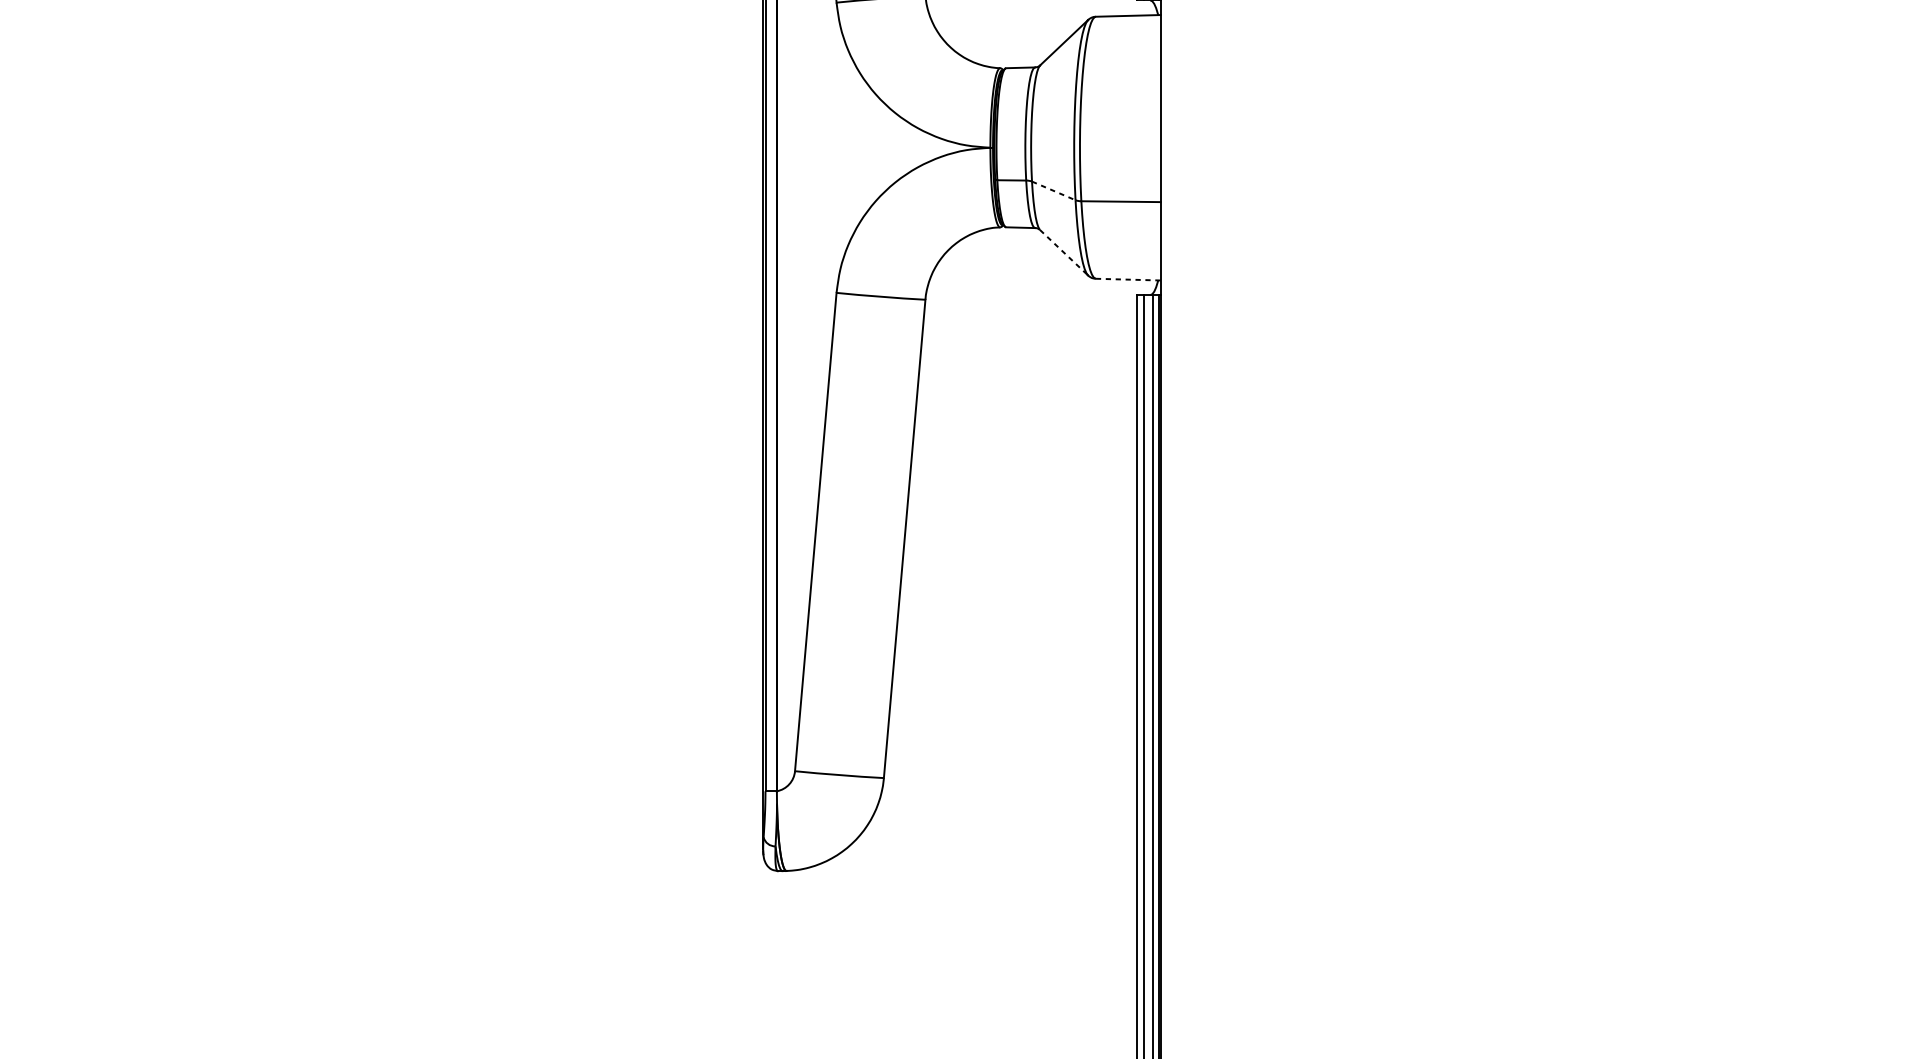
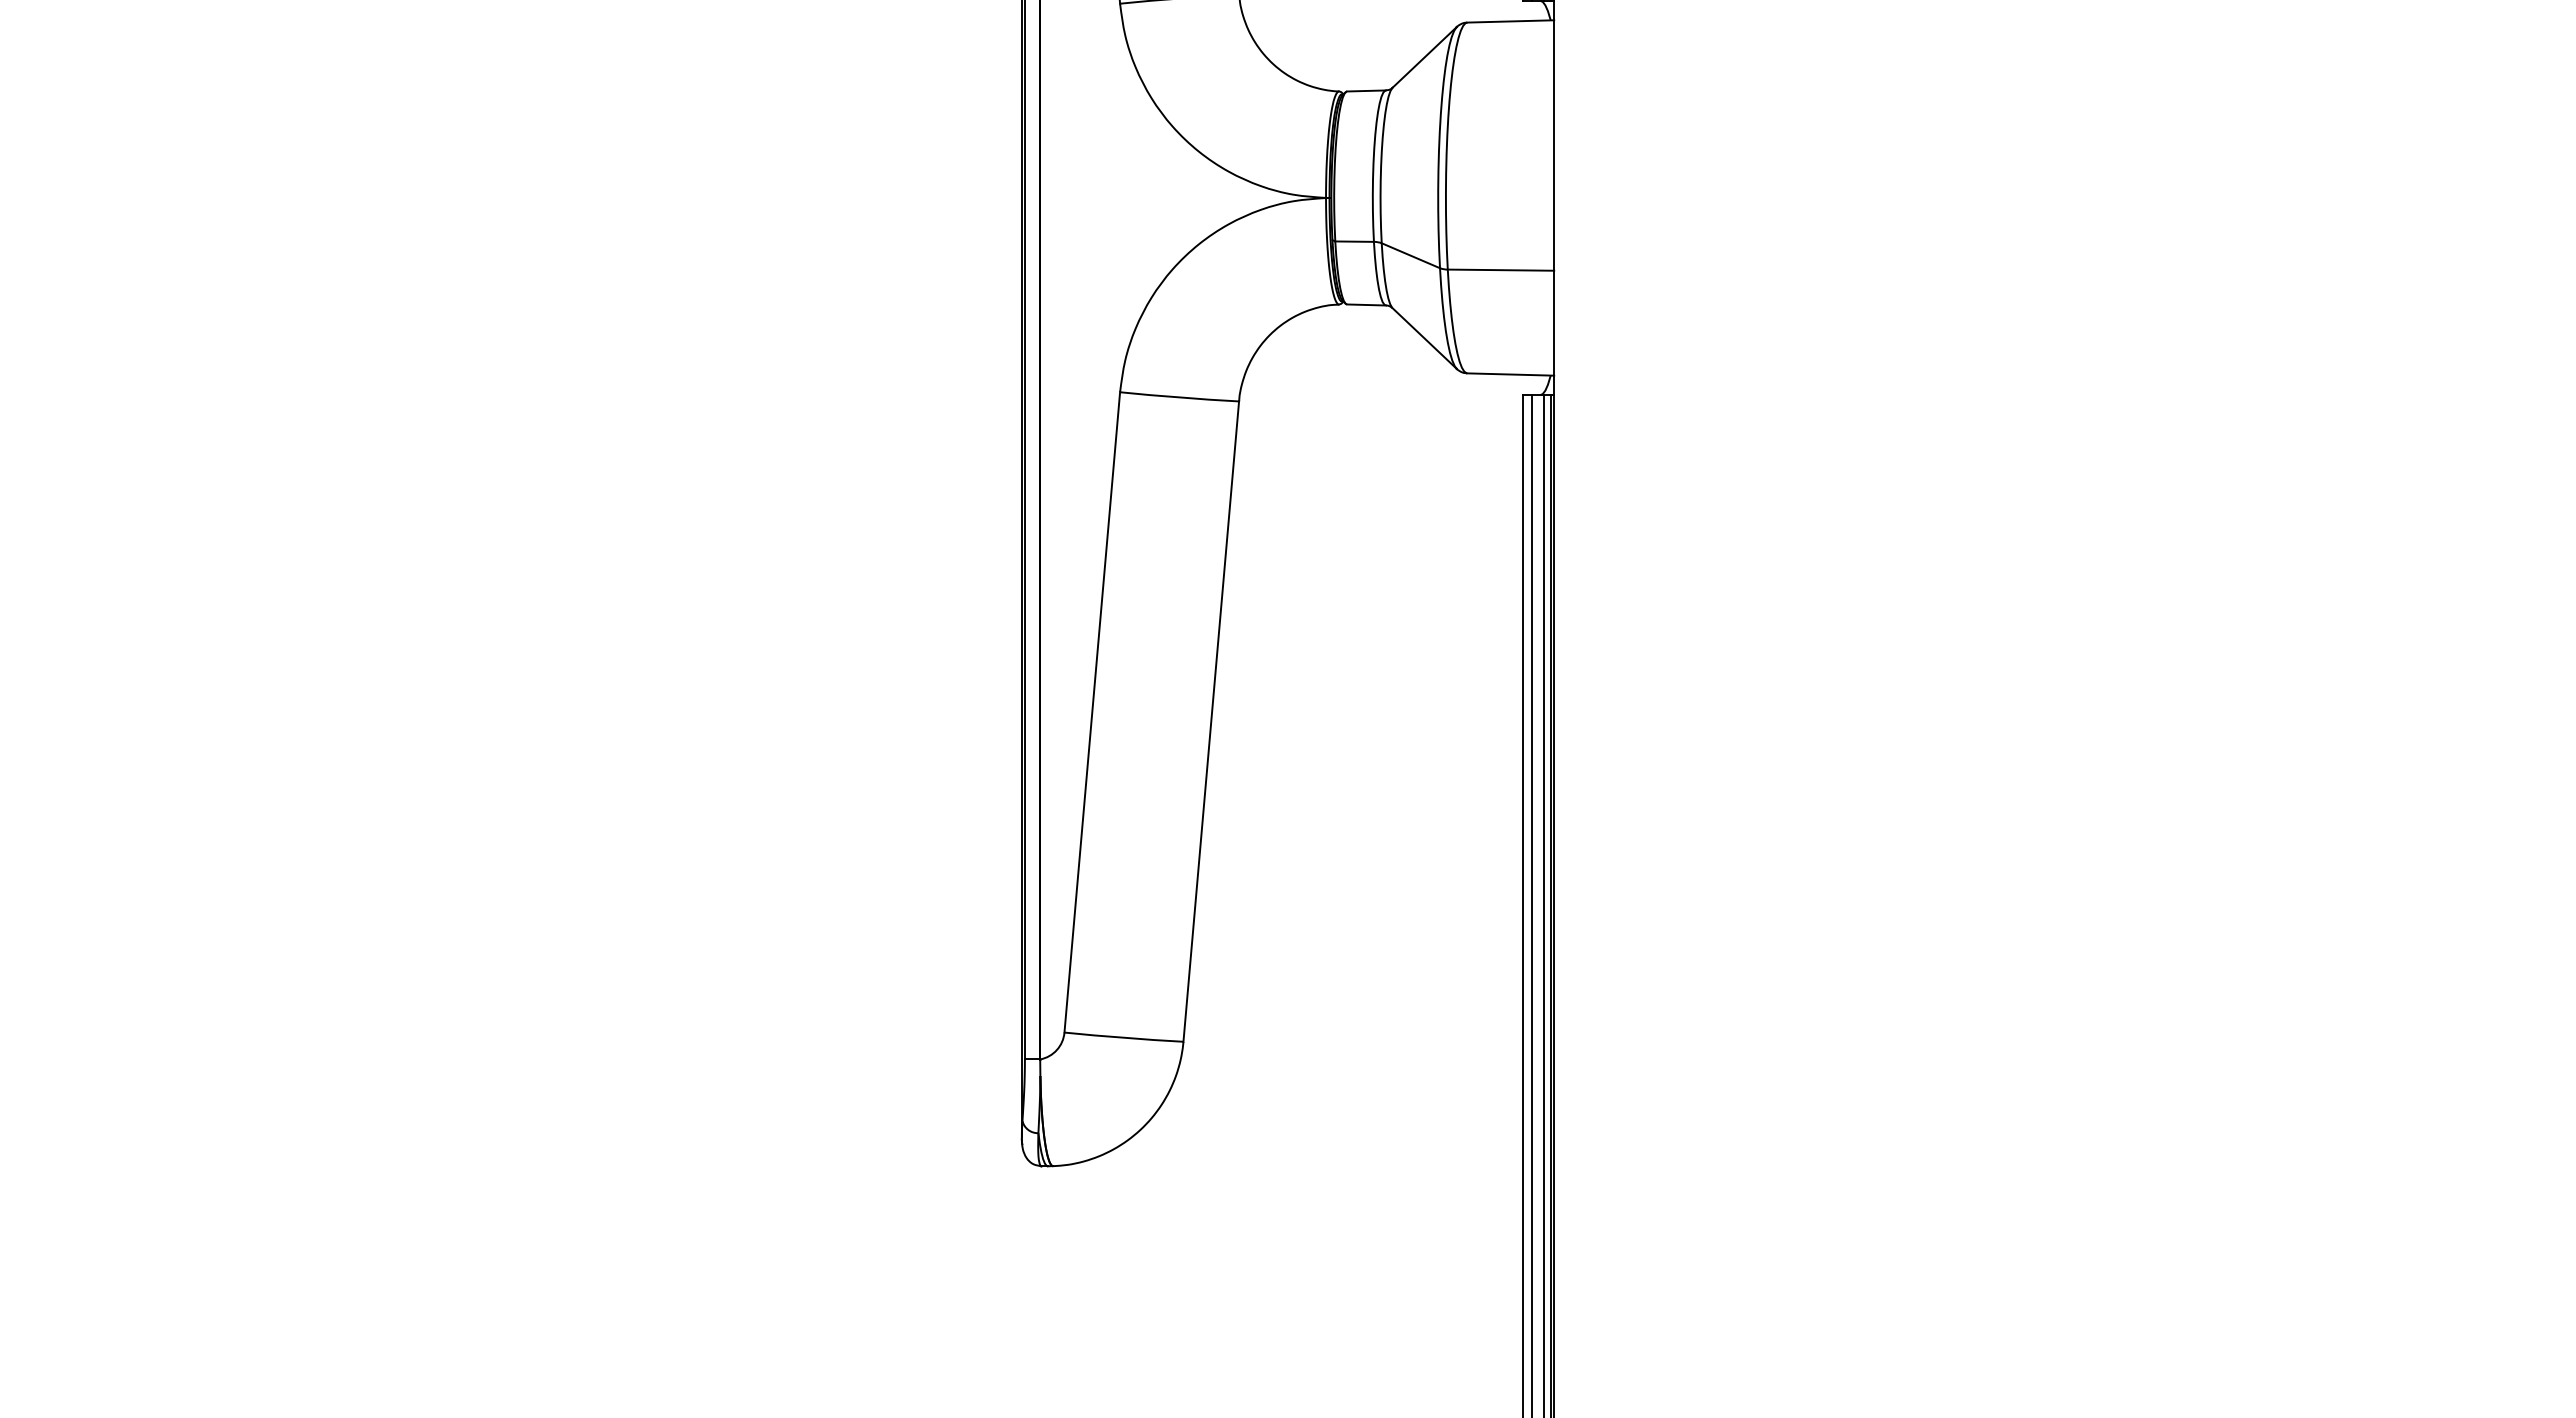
line: (1053, 190) -> (1410, 255), dashed -> solid
line: (1063, 252) -> (1424, 338), dashed -> solid
line: (1128, 279) -> (1511, 374), dashed -> solid

